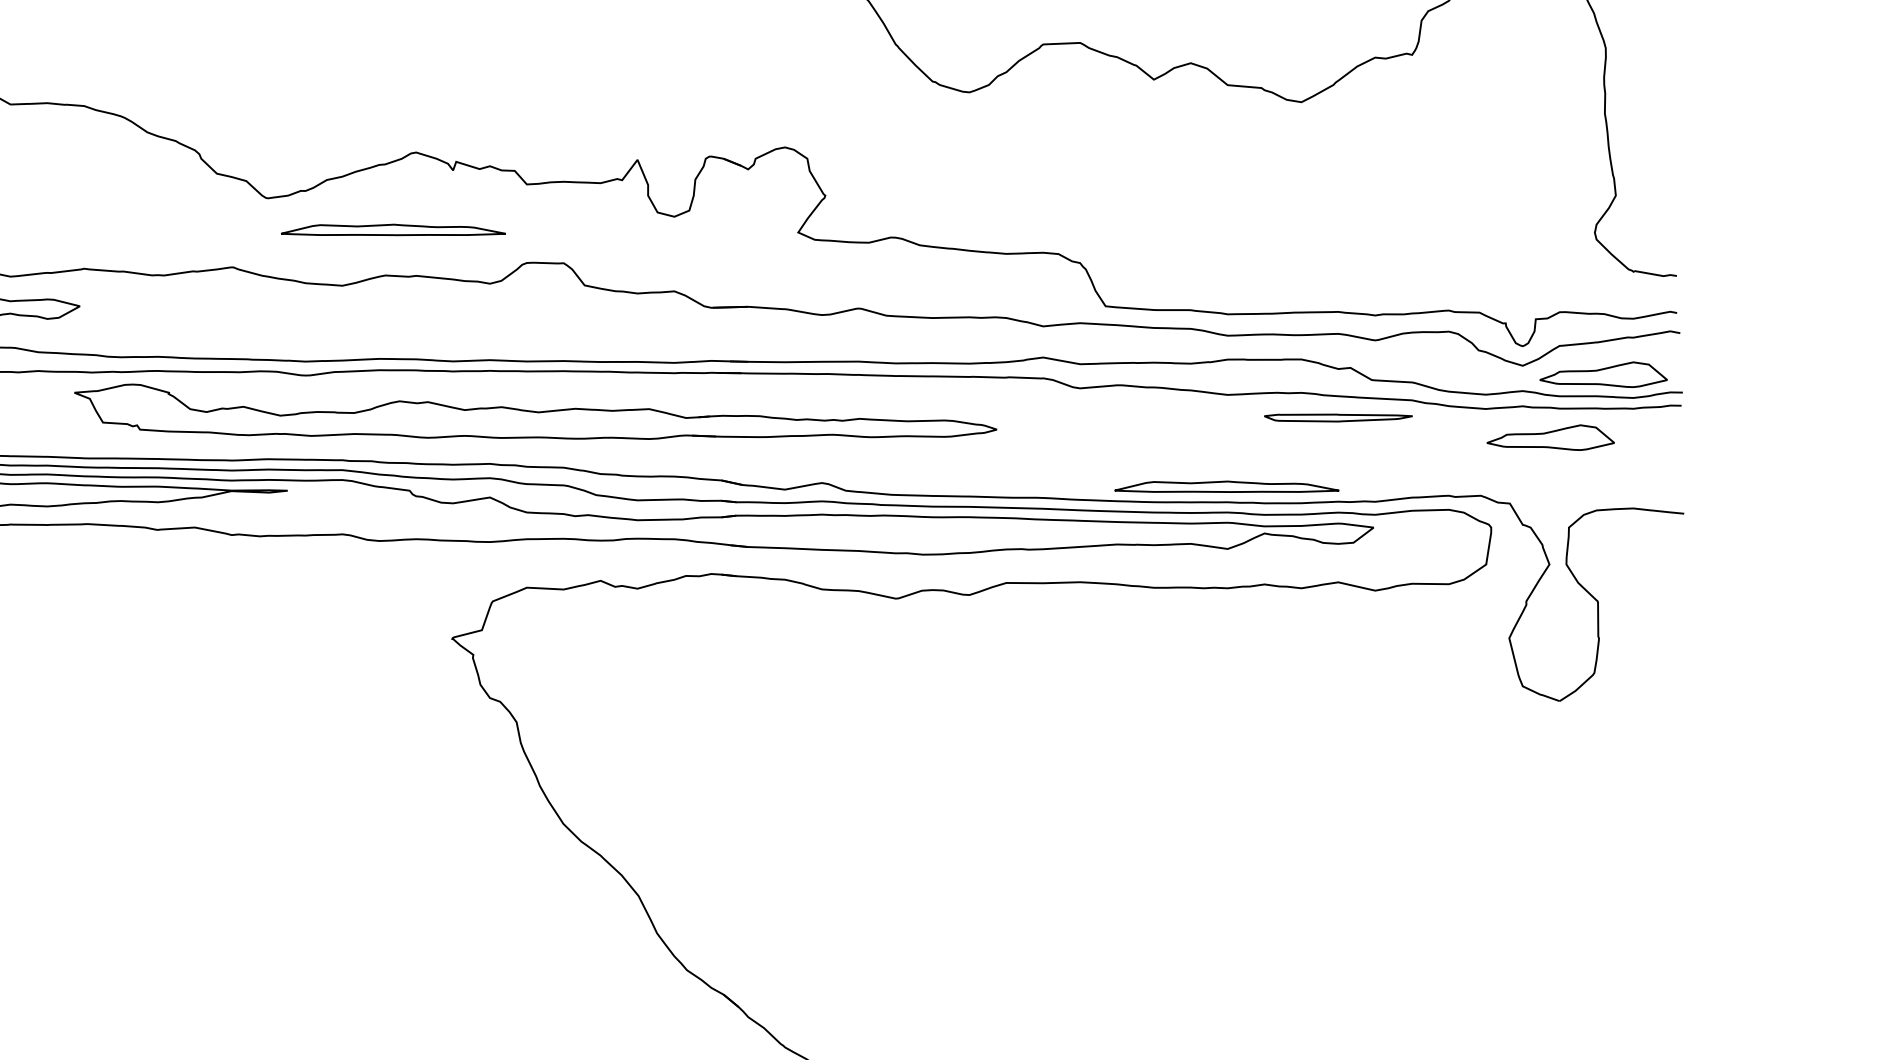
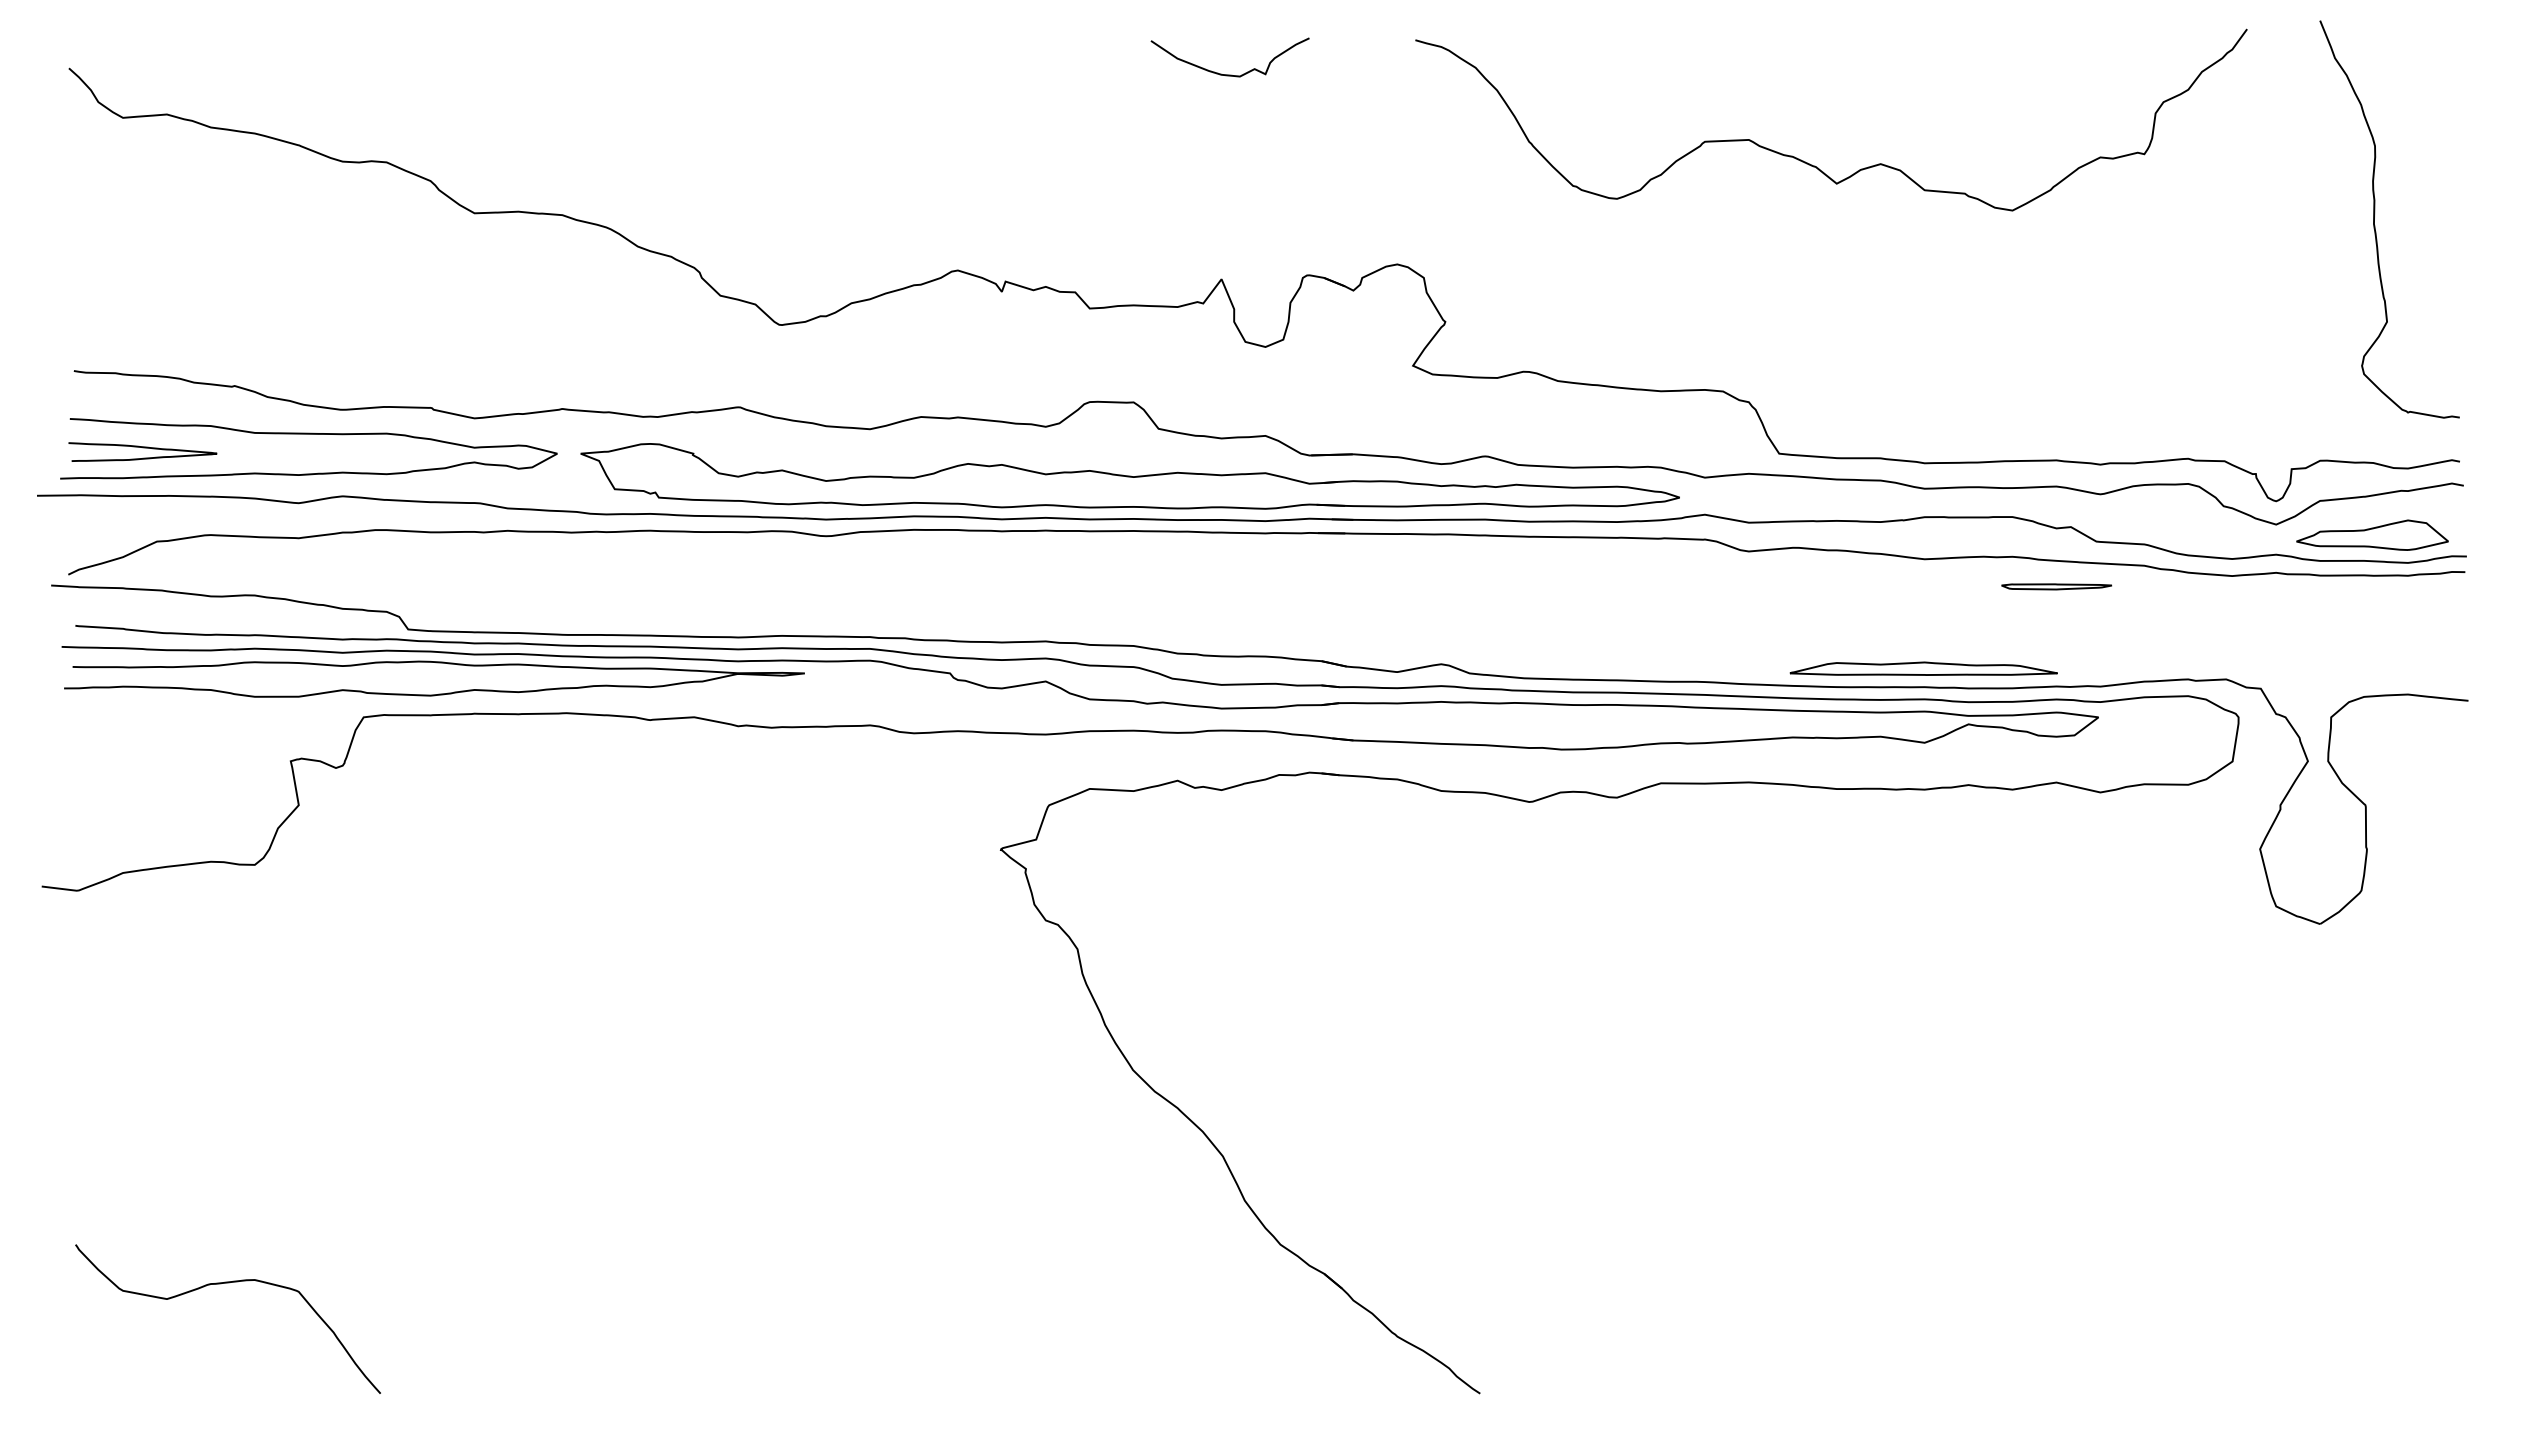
part: (393, 229) -> (930, 362), removed
part: (535, 411) -> (1129, 476), moved
part: (1338, 417) -> (2056, 586), size x0.62
part: (1550, 437) -> (2309, 609), removed

